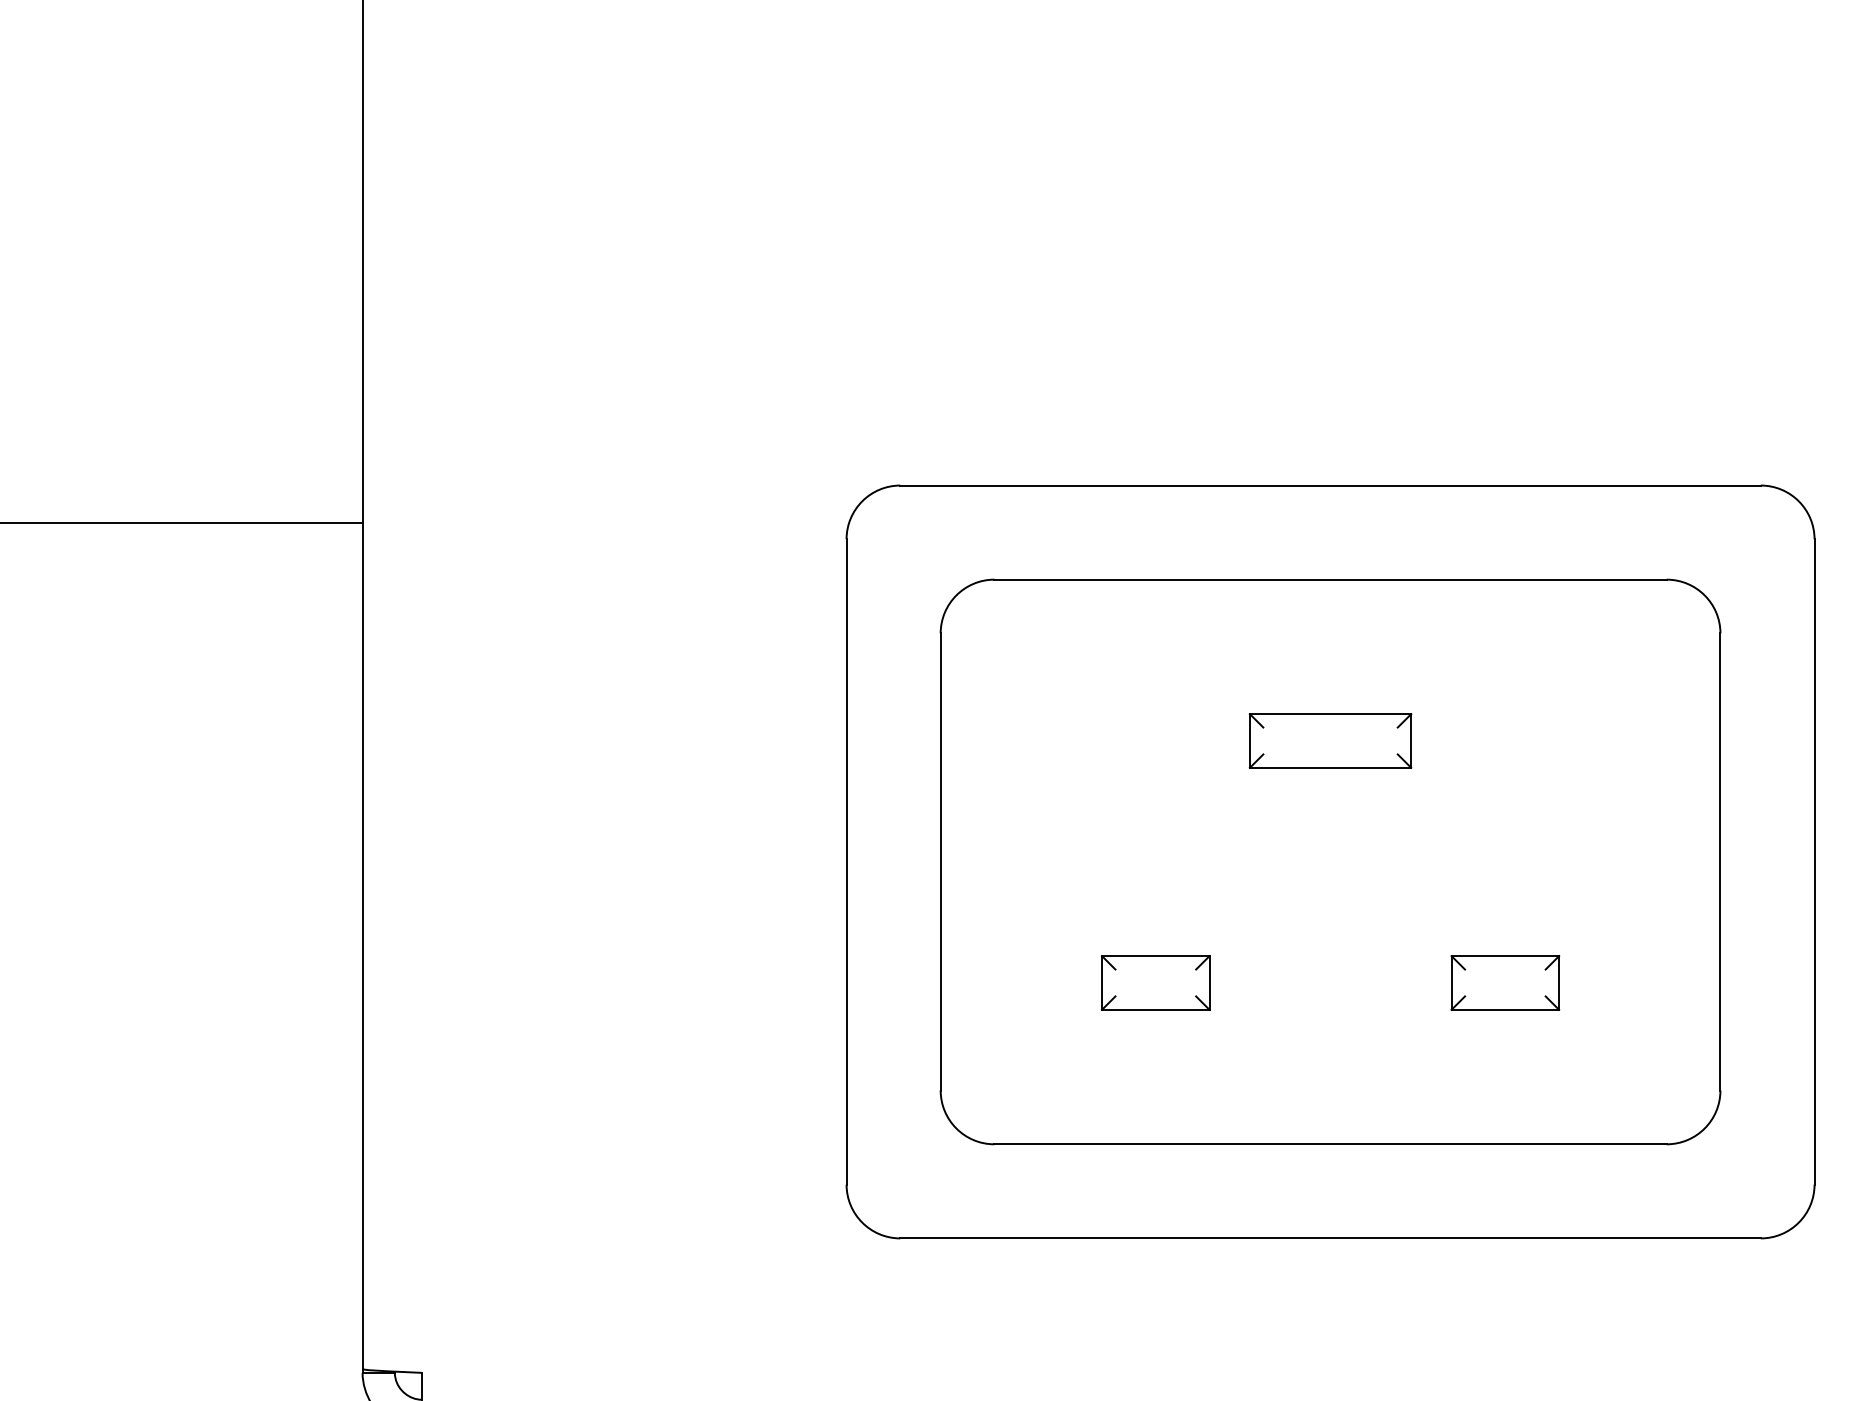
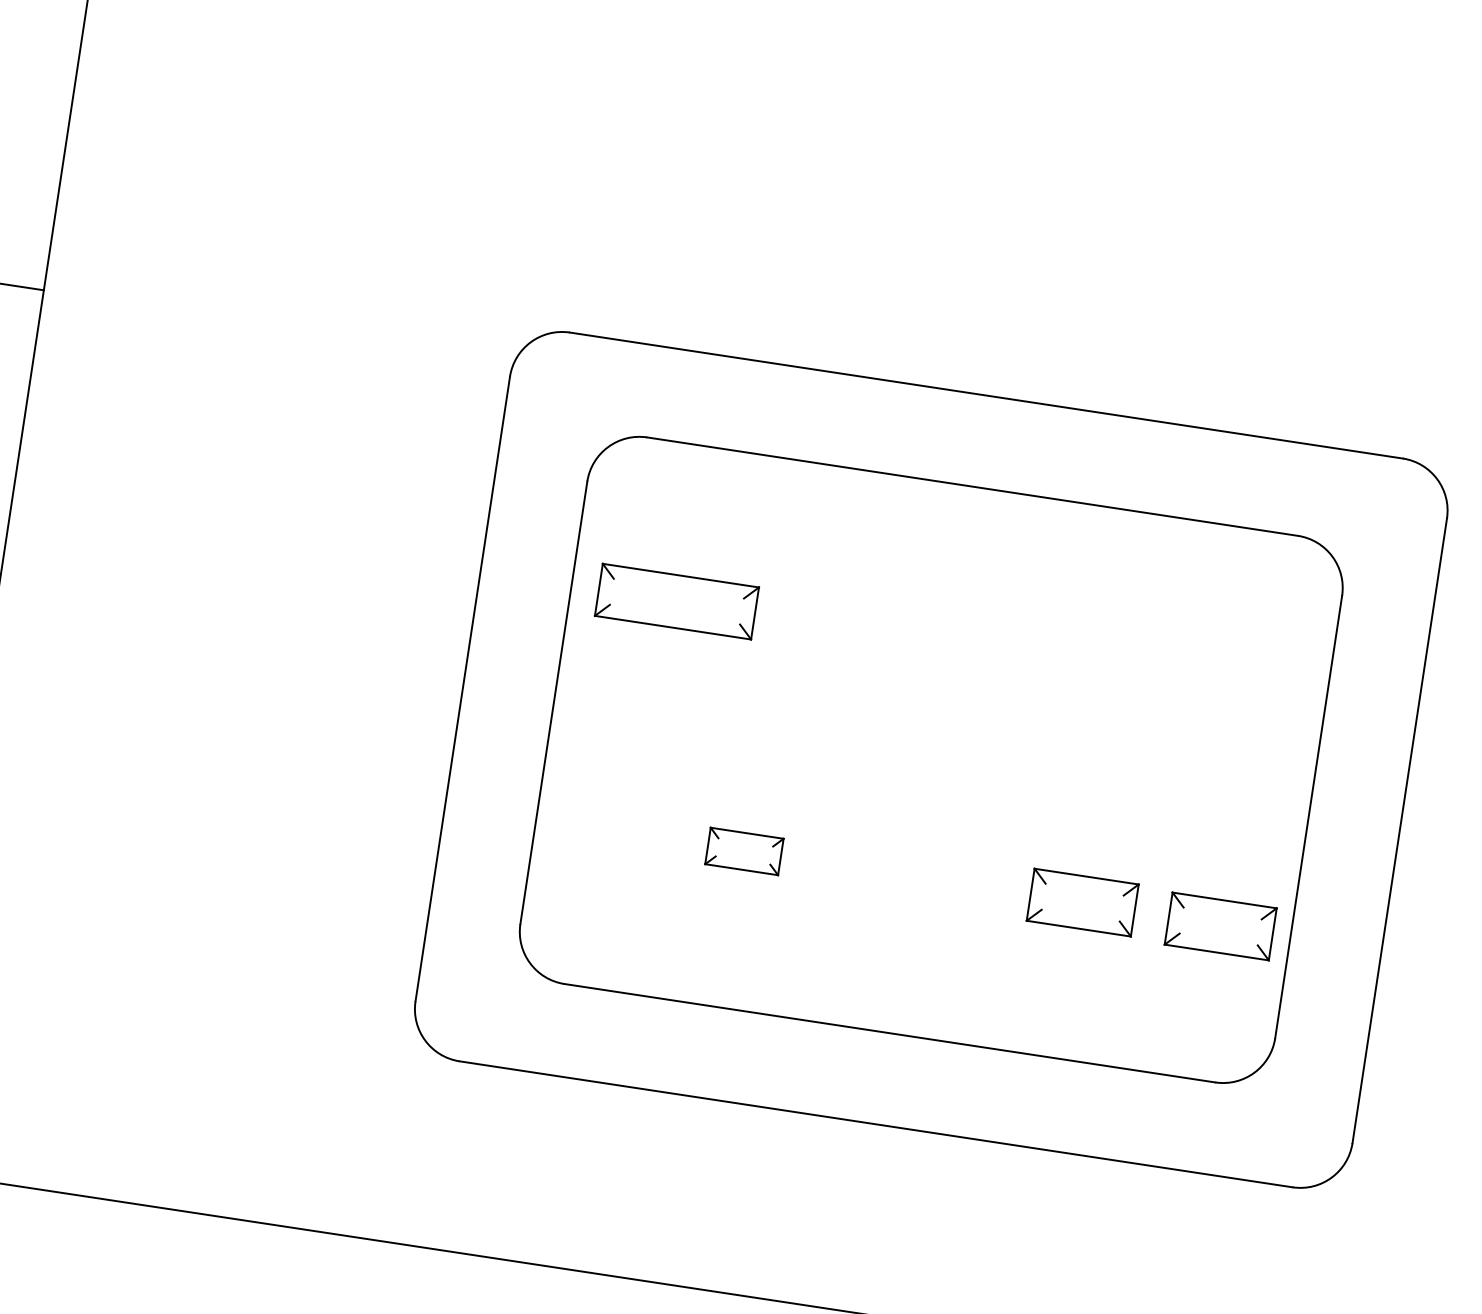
part: (1330, 740) -> (676, 601), moved
part: (1155, 982) -> (744, 850), size x0.7
part: (1648, 985) -> (1220, 926), added

